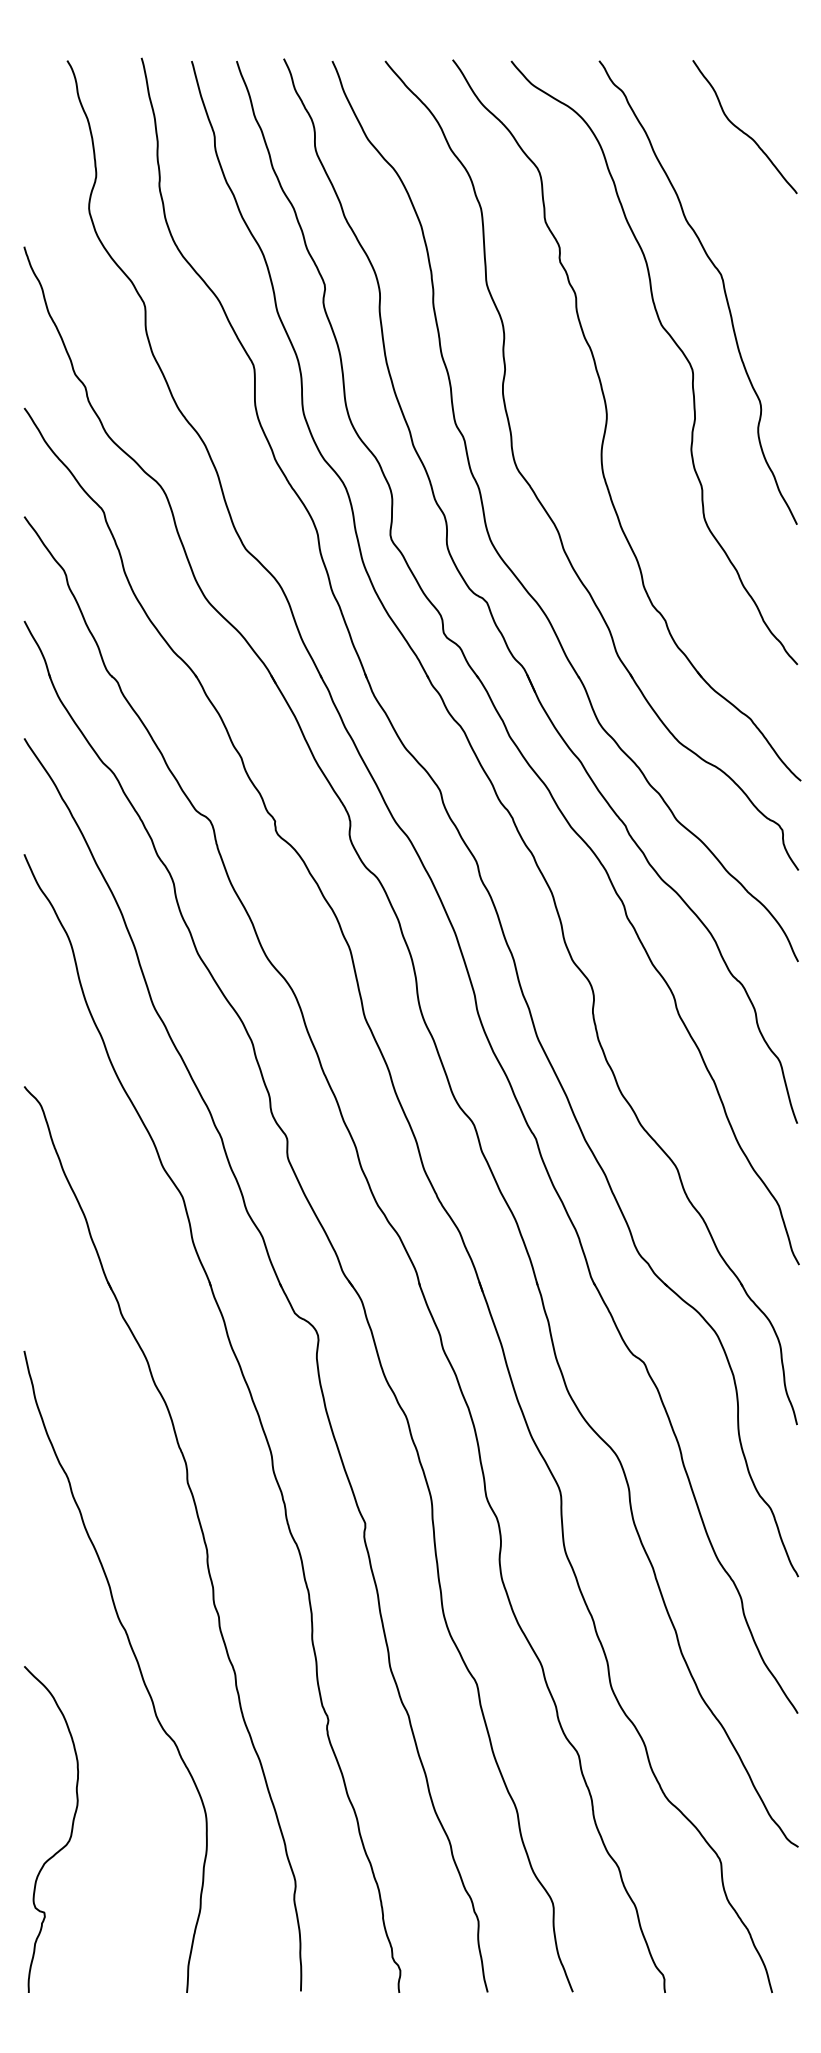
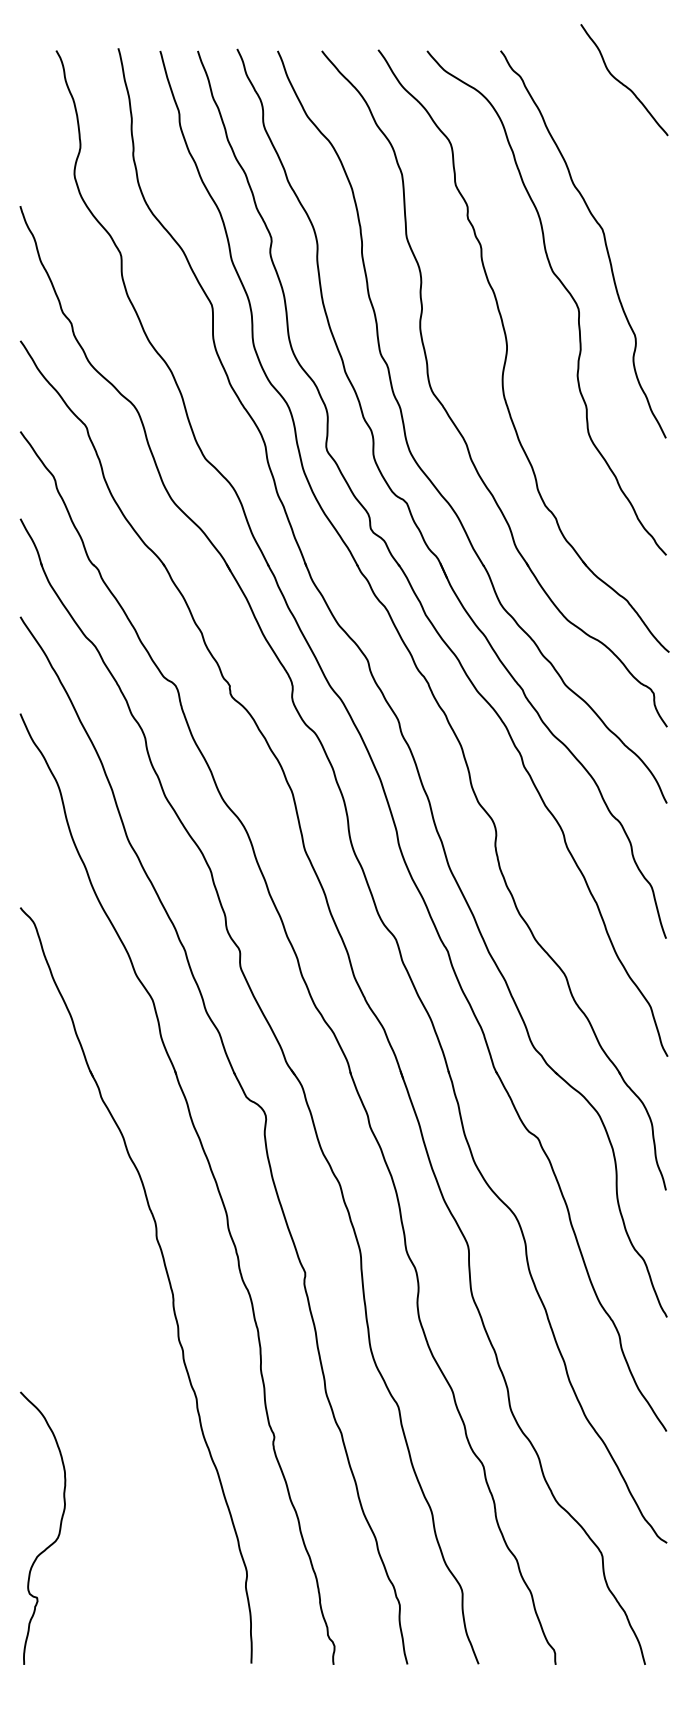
curve: (742, 129) -> (622, 82), moved
curve: (136, 1664) -> (114, 1390), removed

